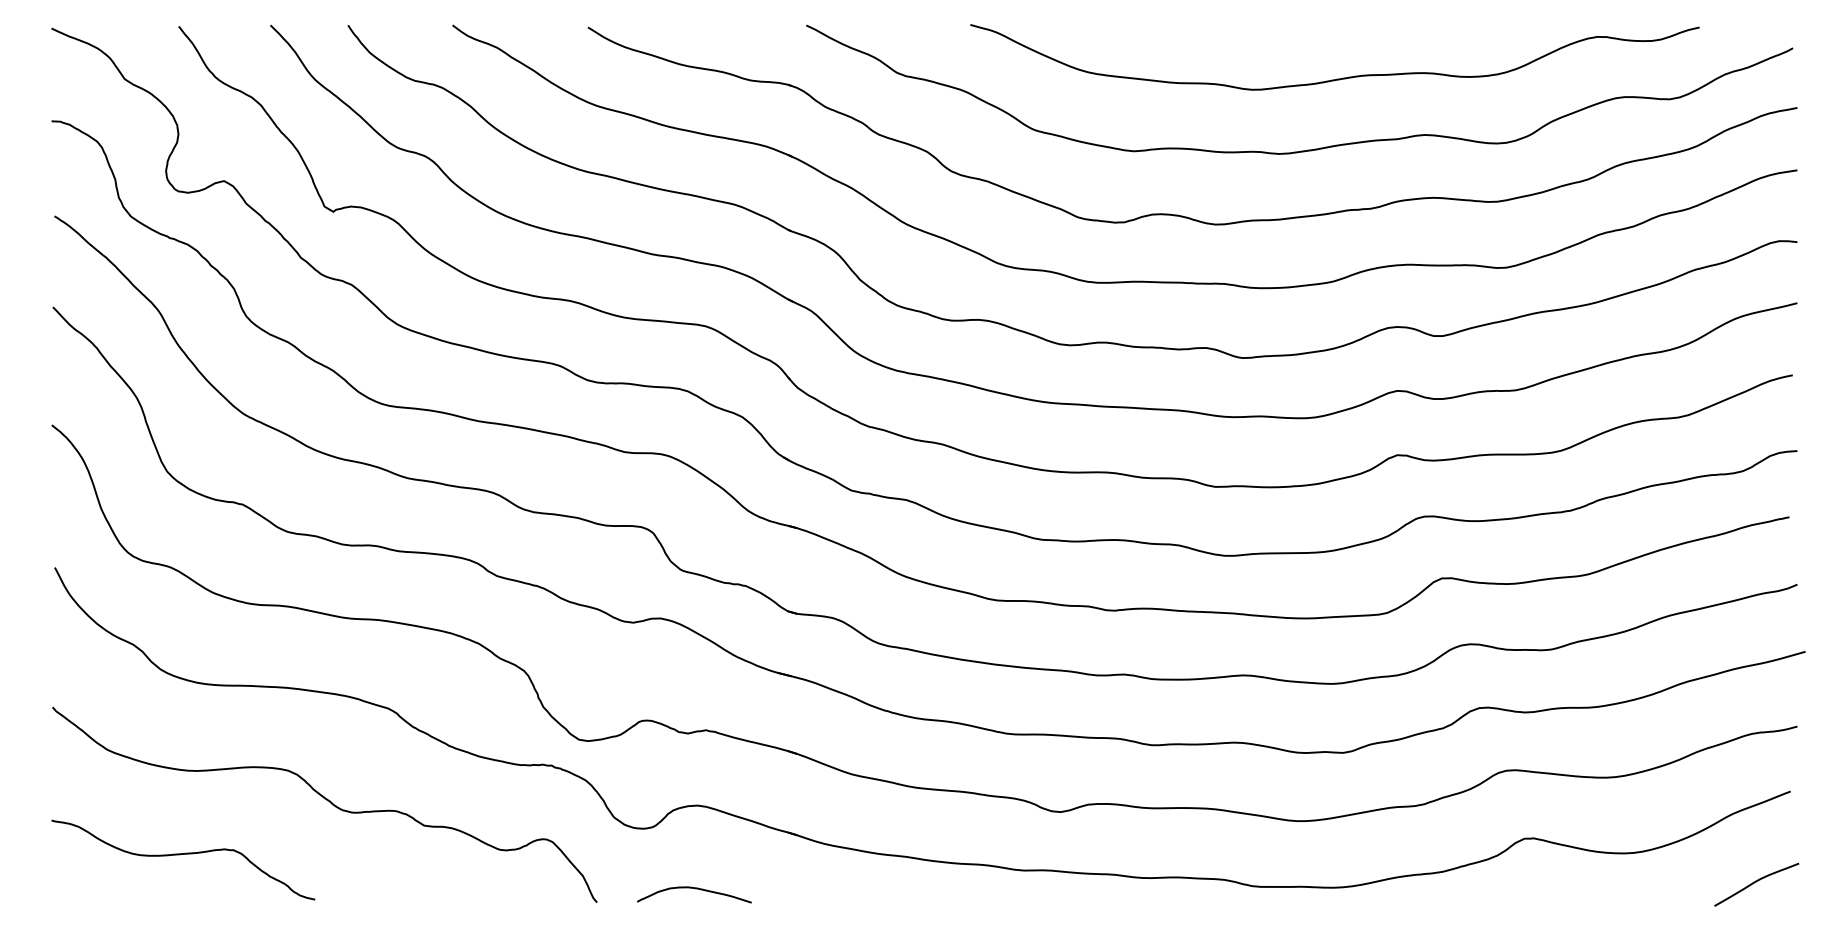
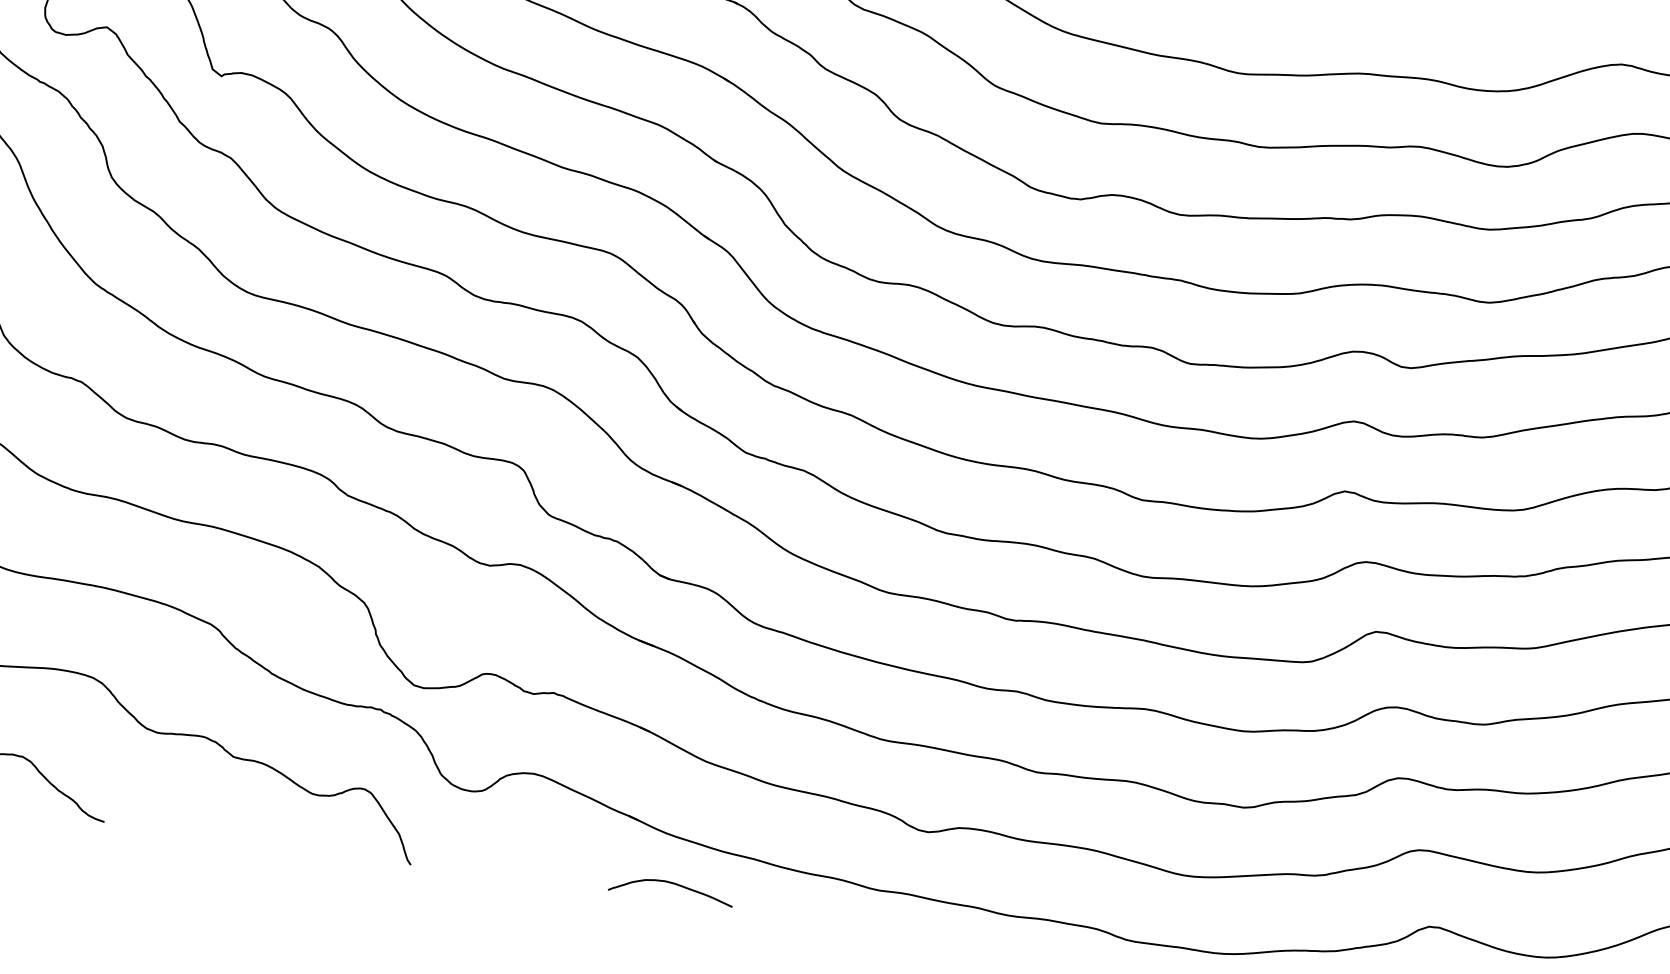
curve: (695, 889) -> (673, 884), moved

